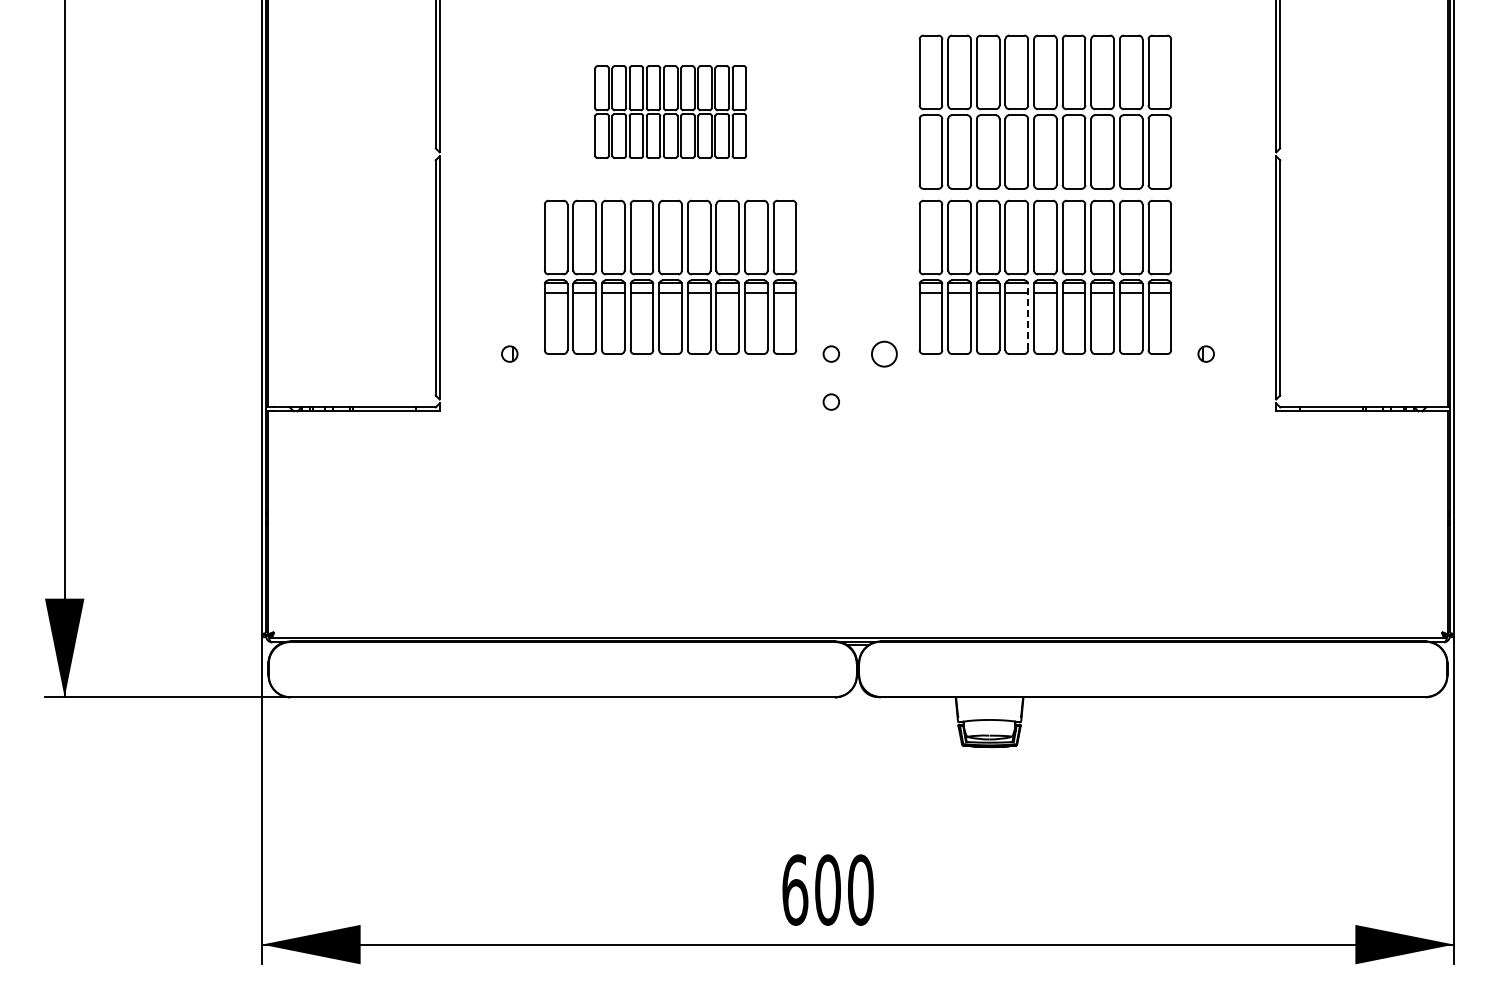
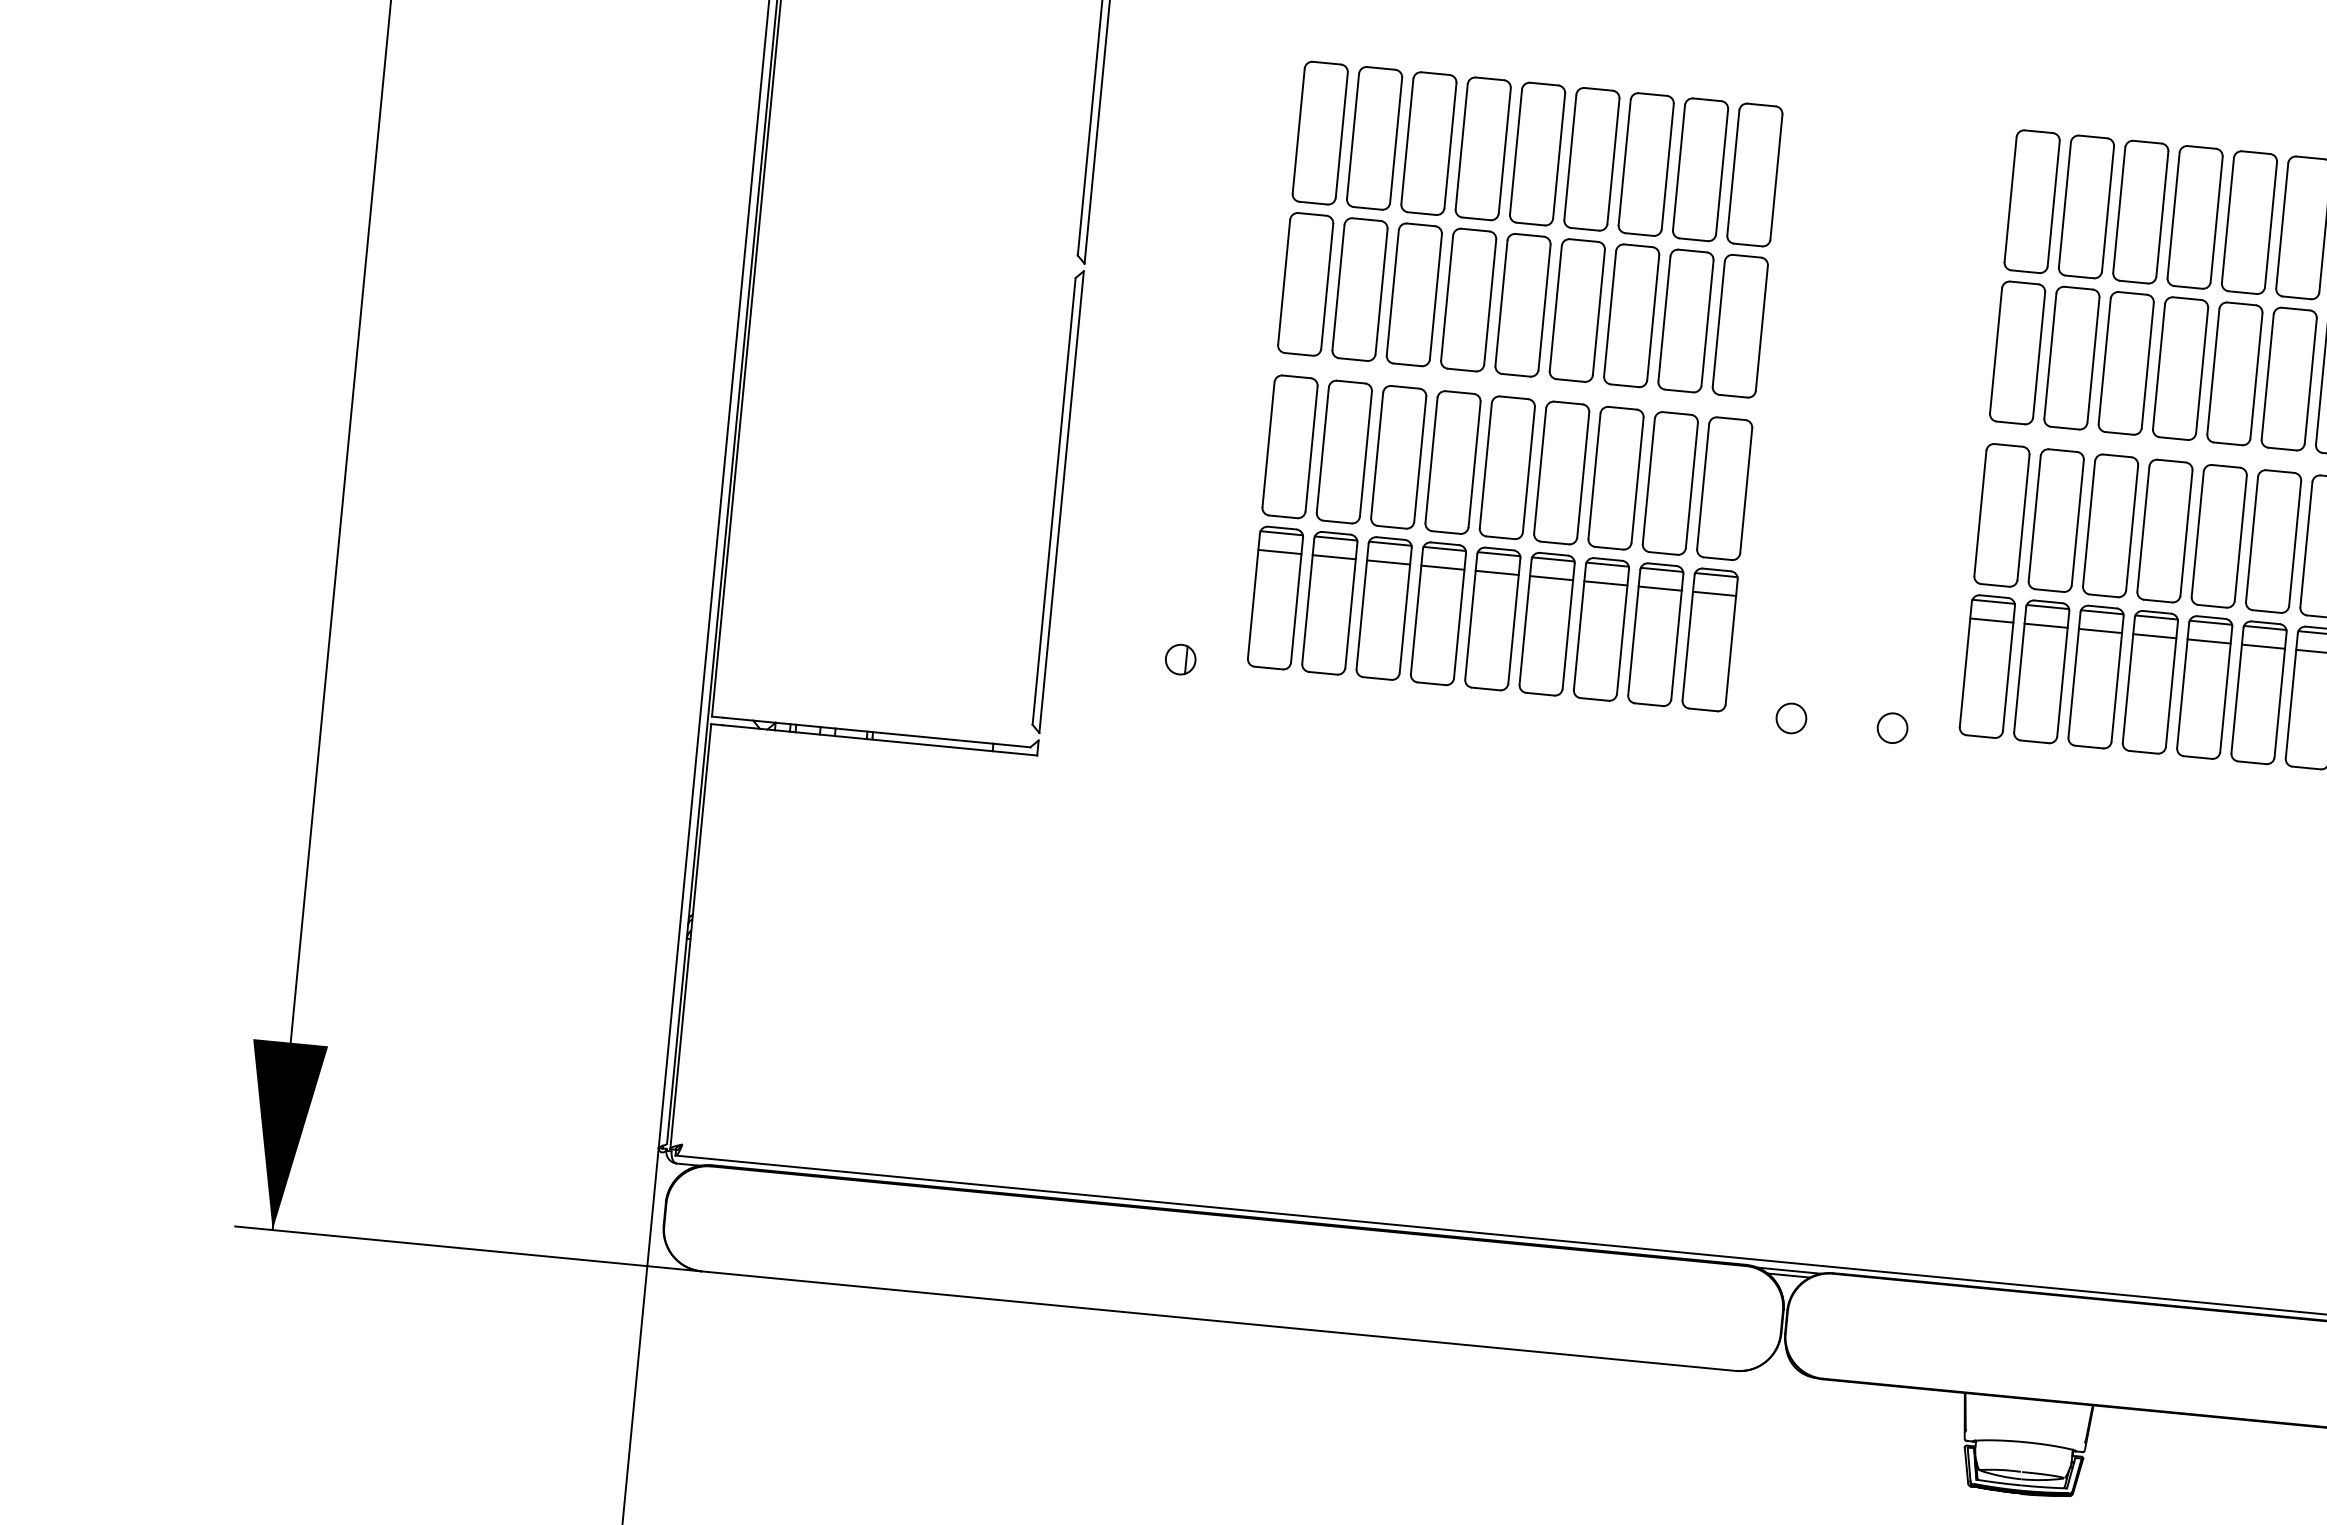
part: (670, 111) -> (1530, 228), size x1.67
line: (1028, 317) -> (2172, 684), dashed -> solid
circle: (884, 353) -> (1892, 727), size x0.62
circle: (830, 401) -> (1781, 808), removed

